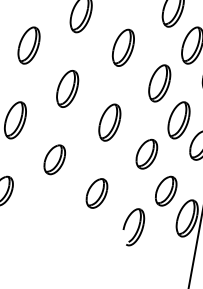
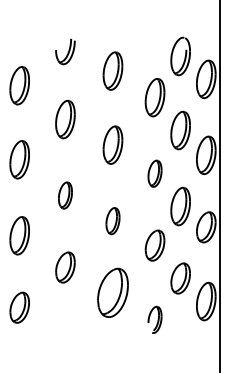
part: (159, 83) -> (154, 173), size x0.7
part: (67, 88) -> (65, 195), size x0.7
part: (109, 121) -> (112, 220), size x0.7
part: (96, 193) -> (112, 293), size x1.6
part: (133, 226) -> (154, 319), size x0.7

